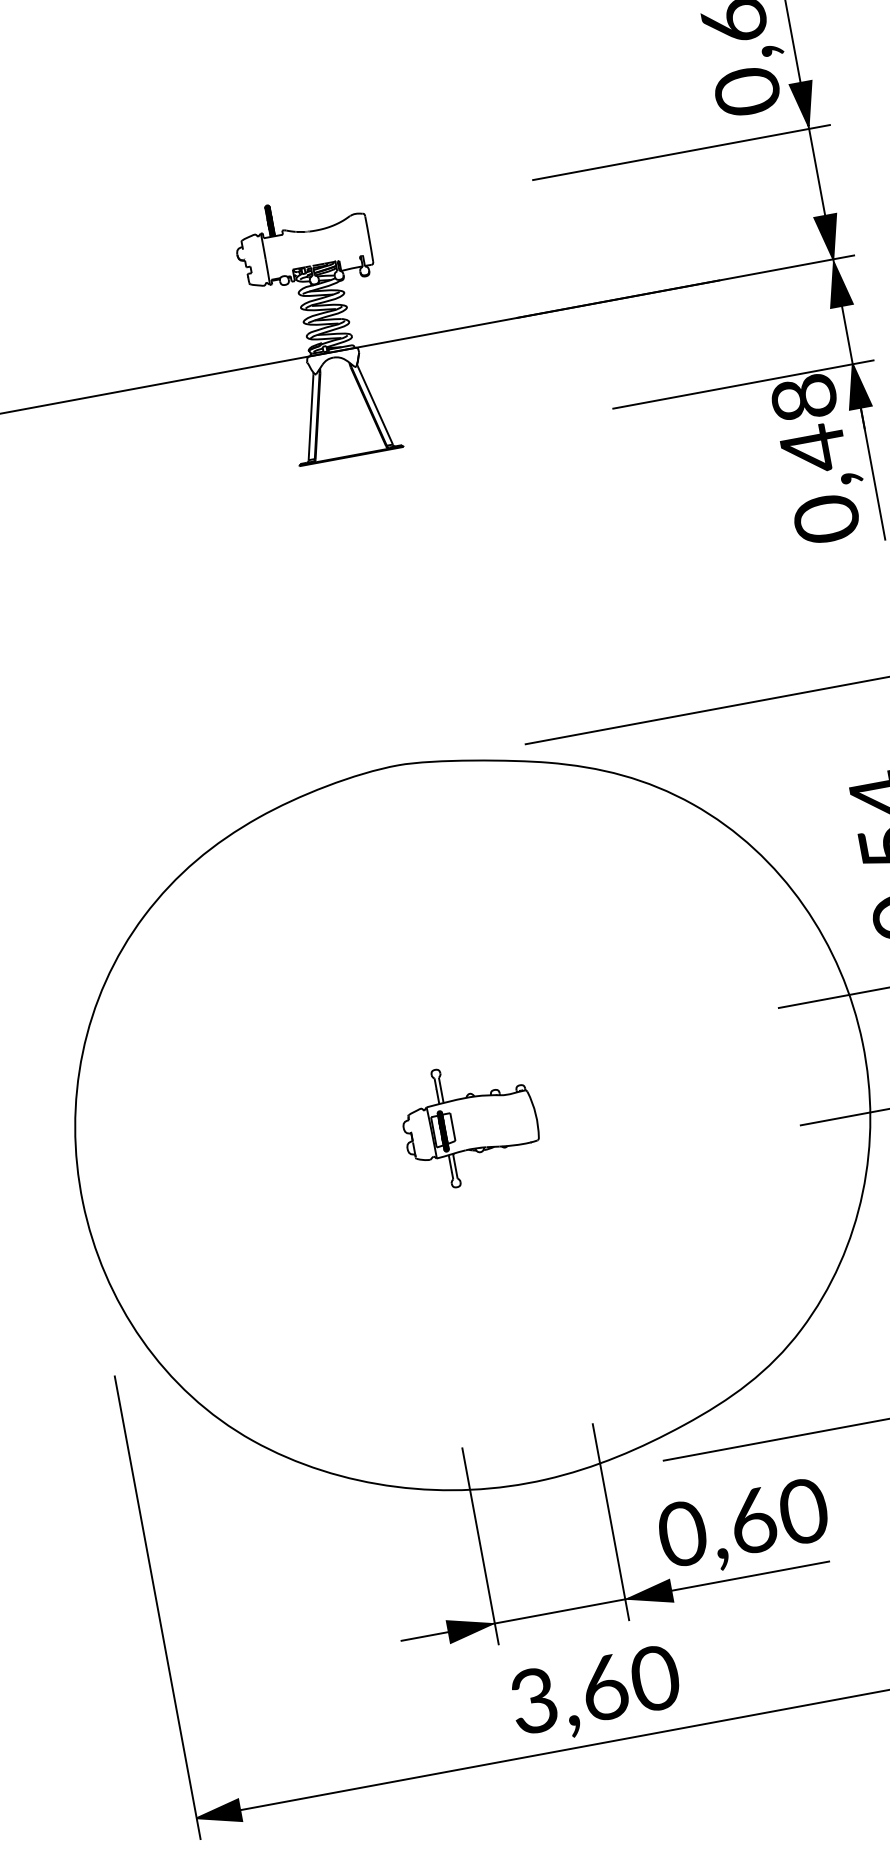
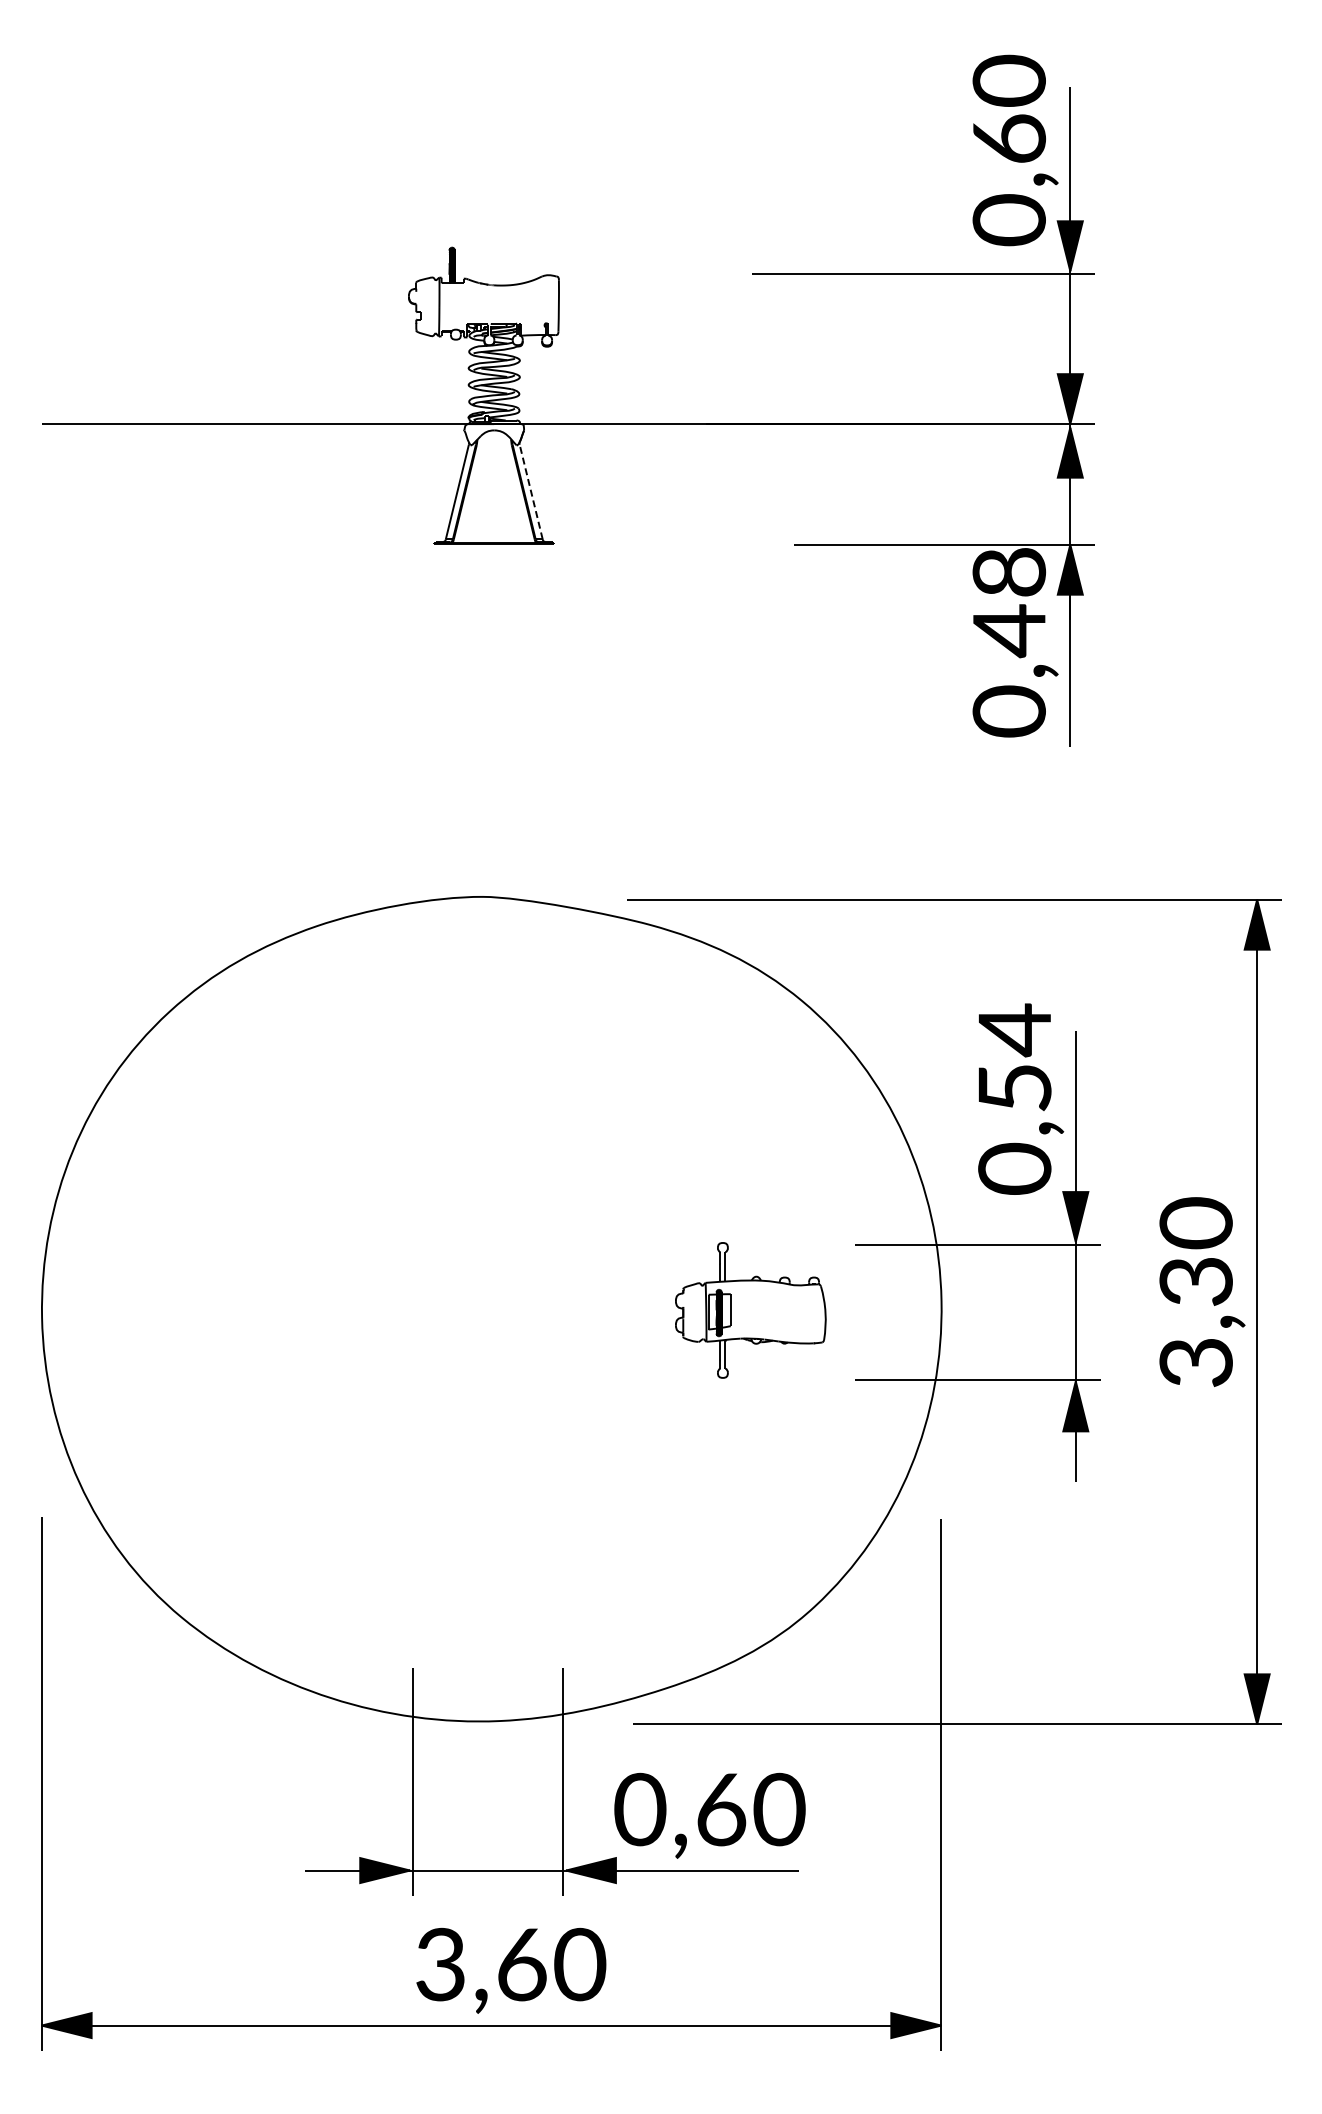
line: (375, 405) -> (531, 492), solid -> dashed
part: (470, 1124) -> (750, 1310), moved

